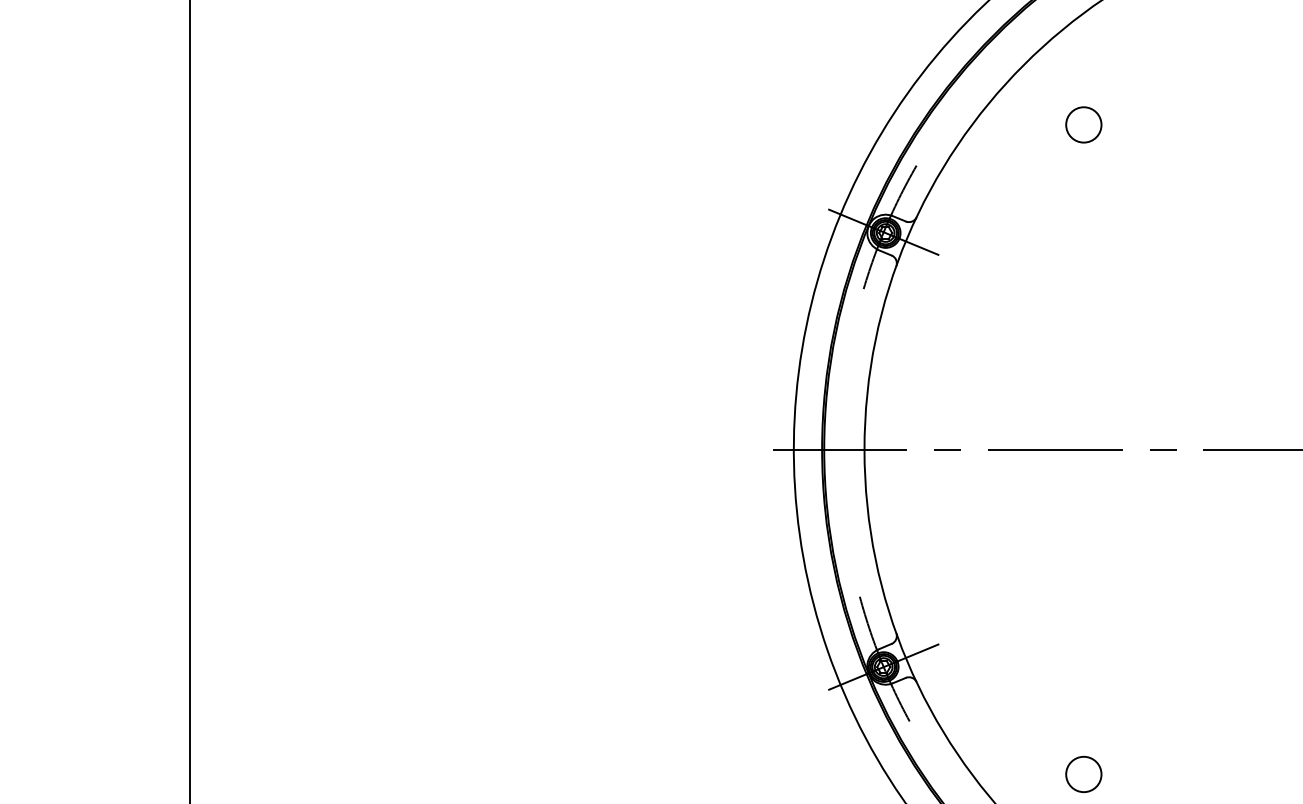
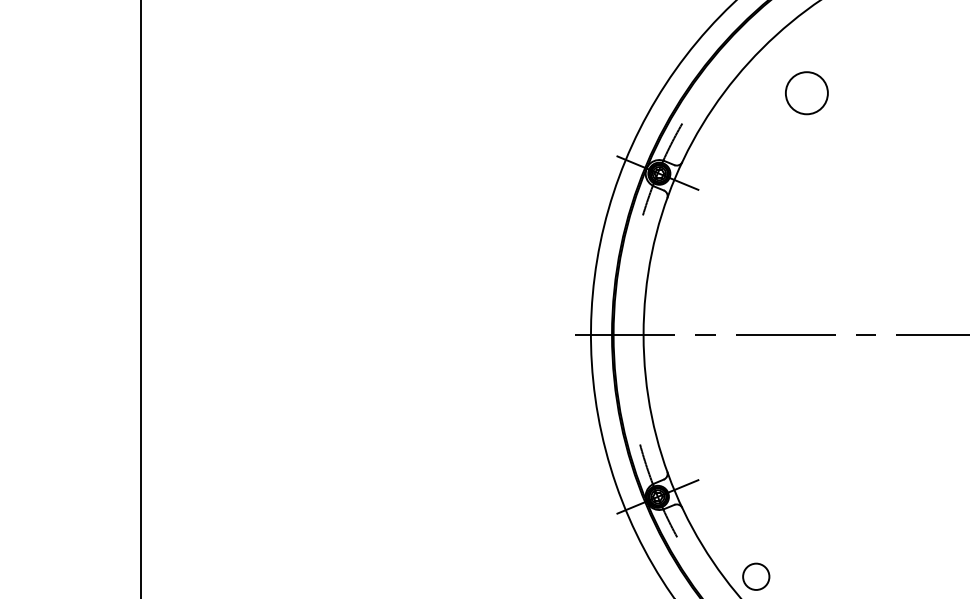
circle: (1083, 124) -> (806, 92), size x1.6
circle: (1083, 773) -> (755, 576), moved

